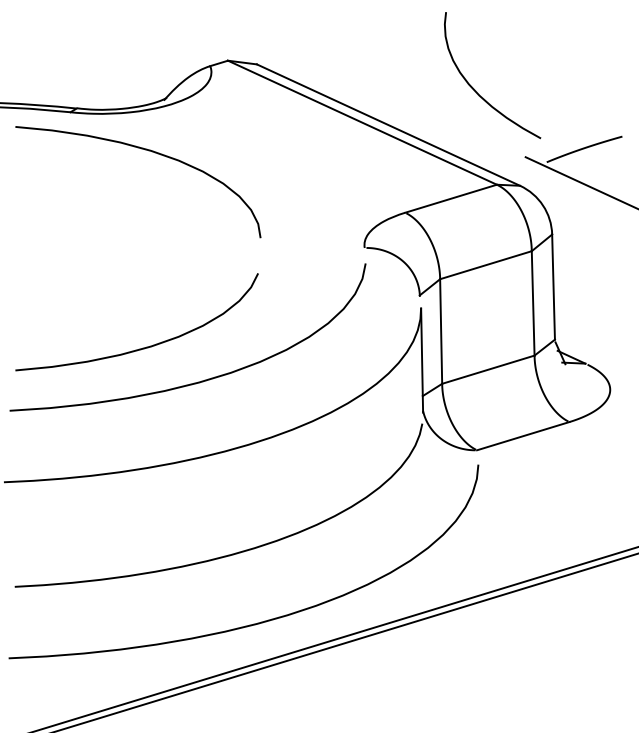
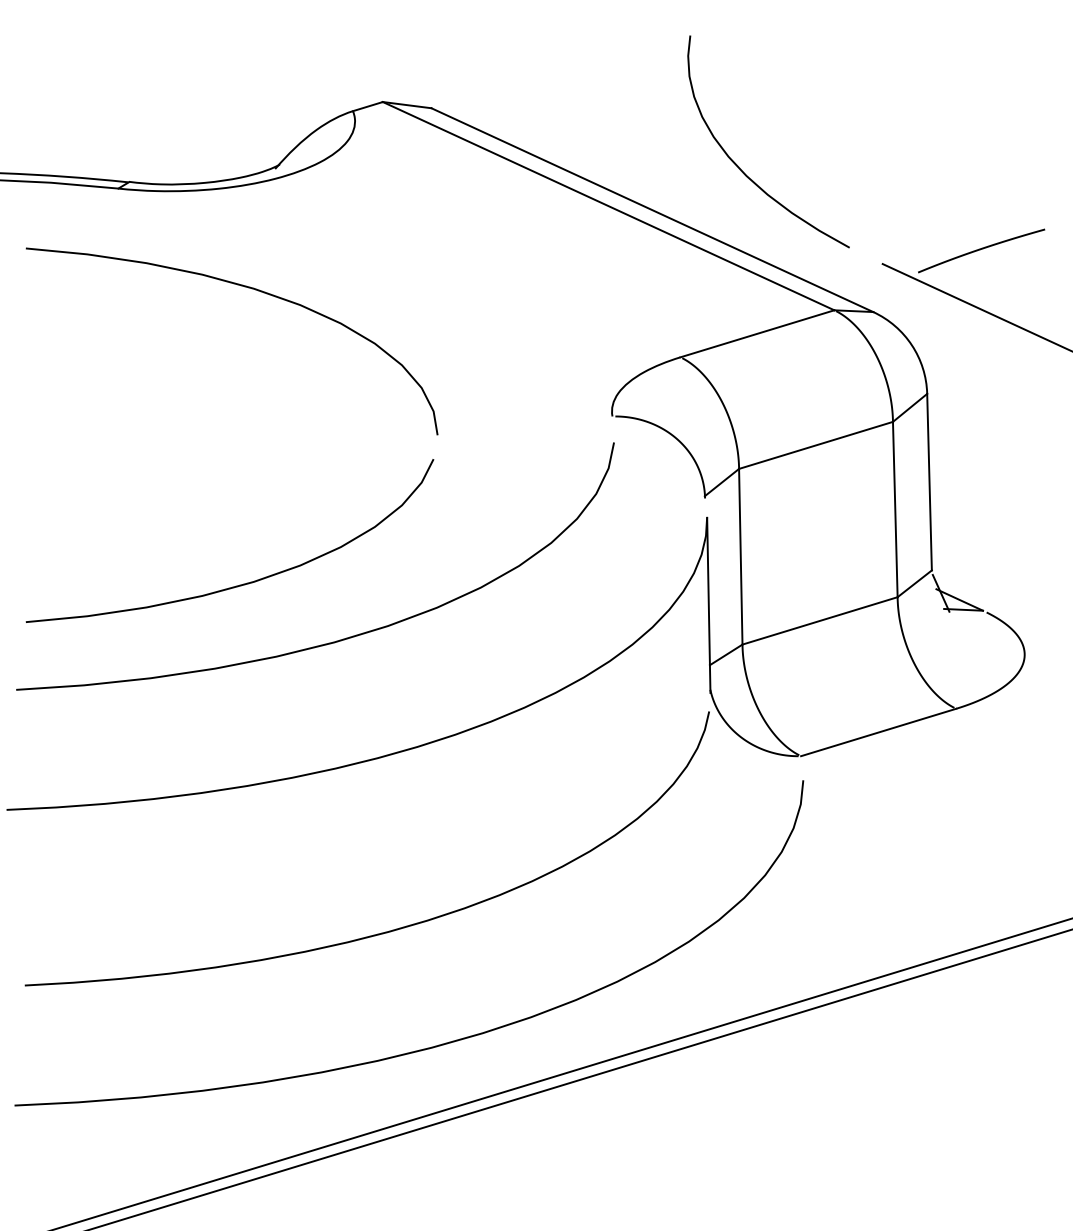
curve: (475, 89) -> (739, 165), moved
curve: (148, 151) -> (249, 289), moved

